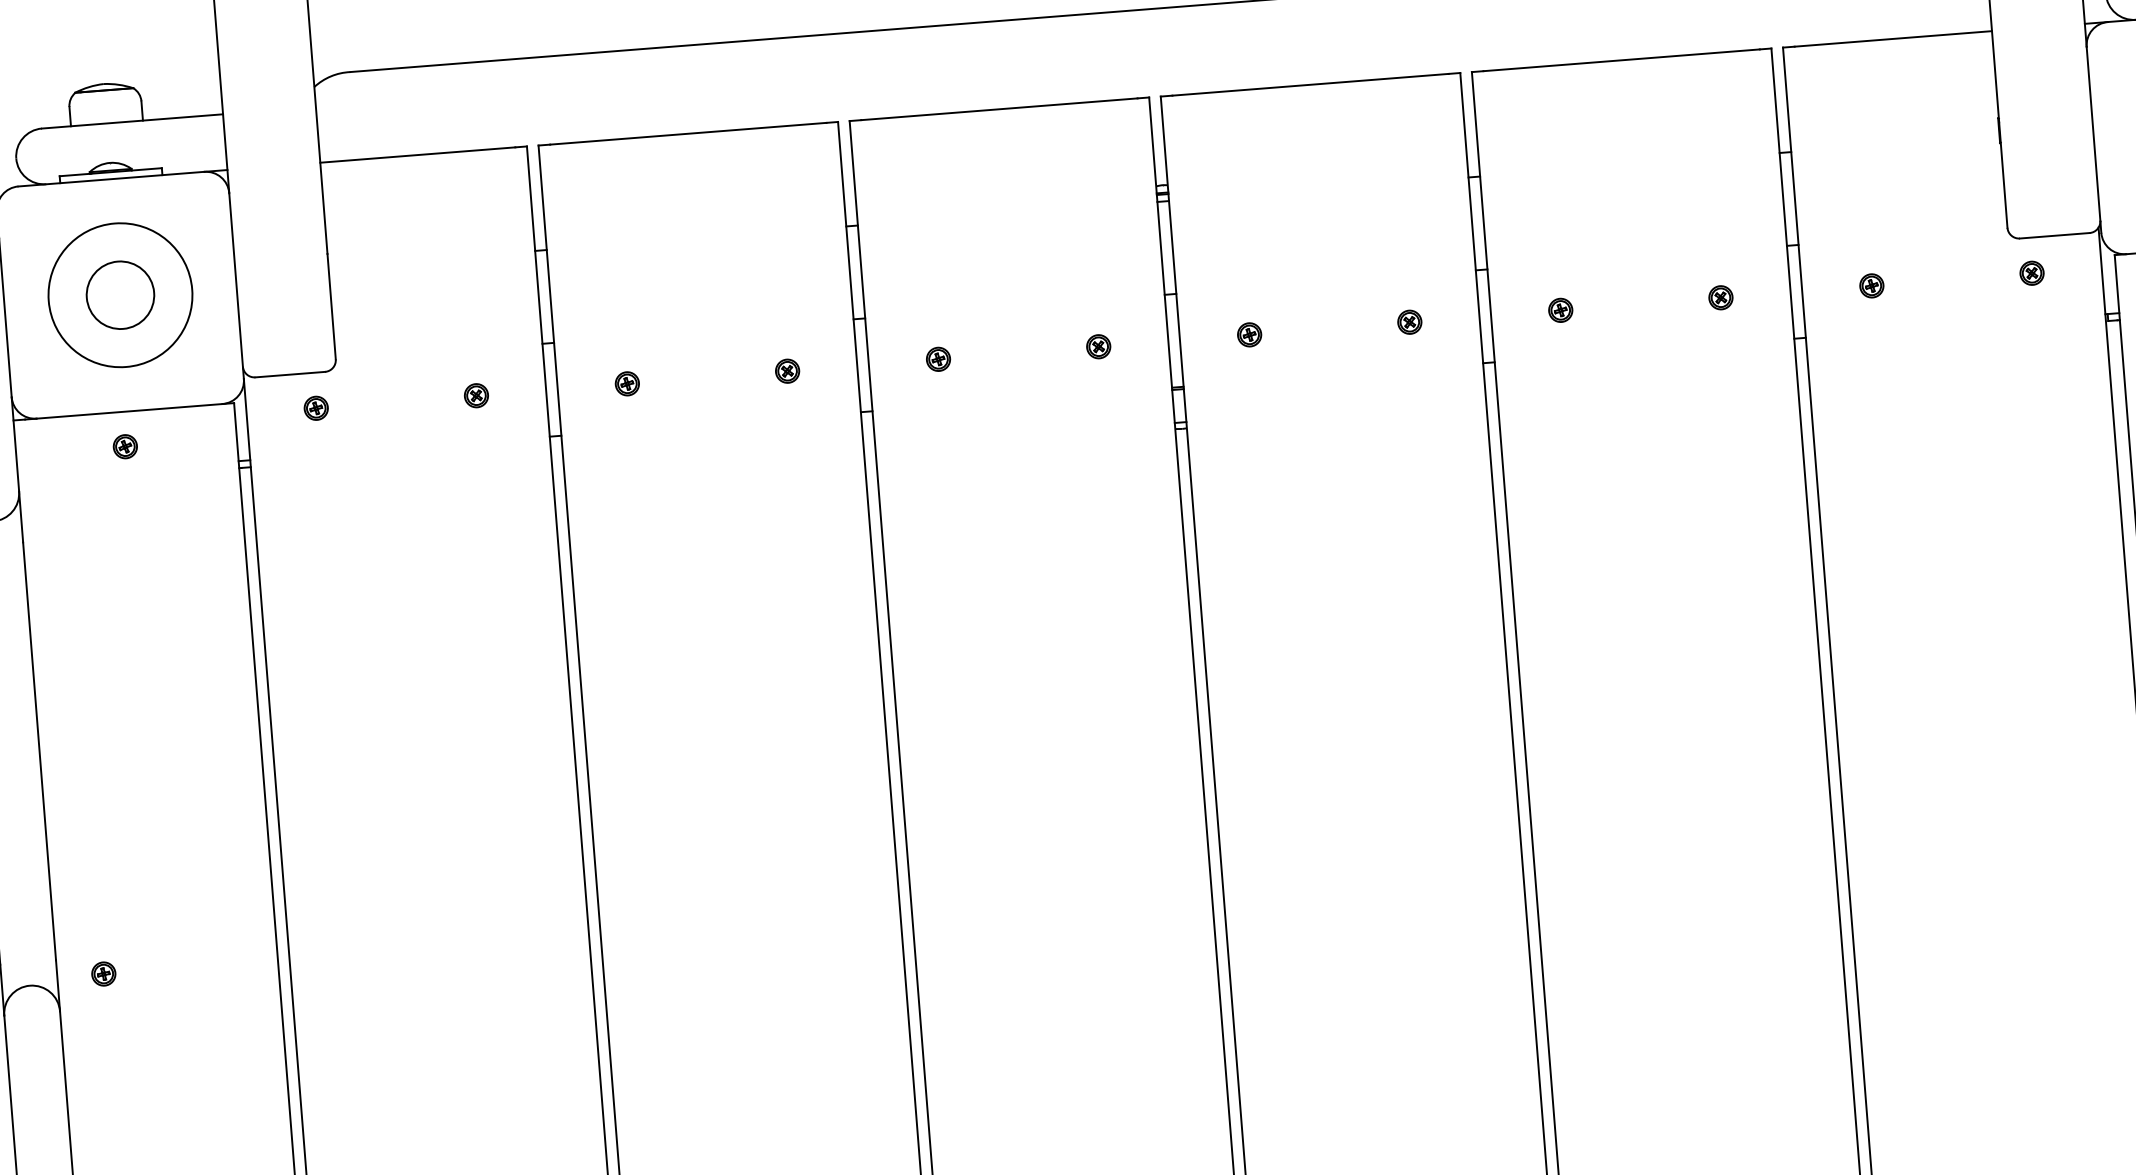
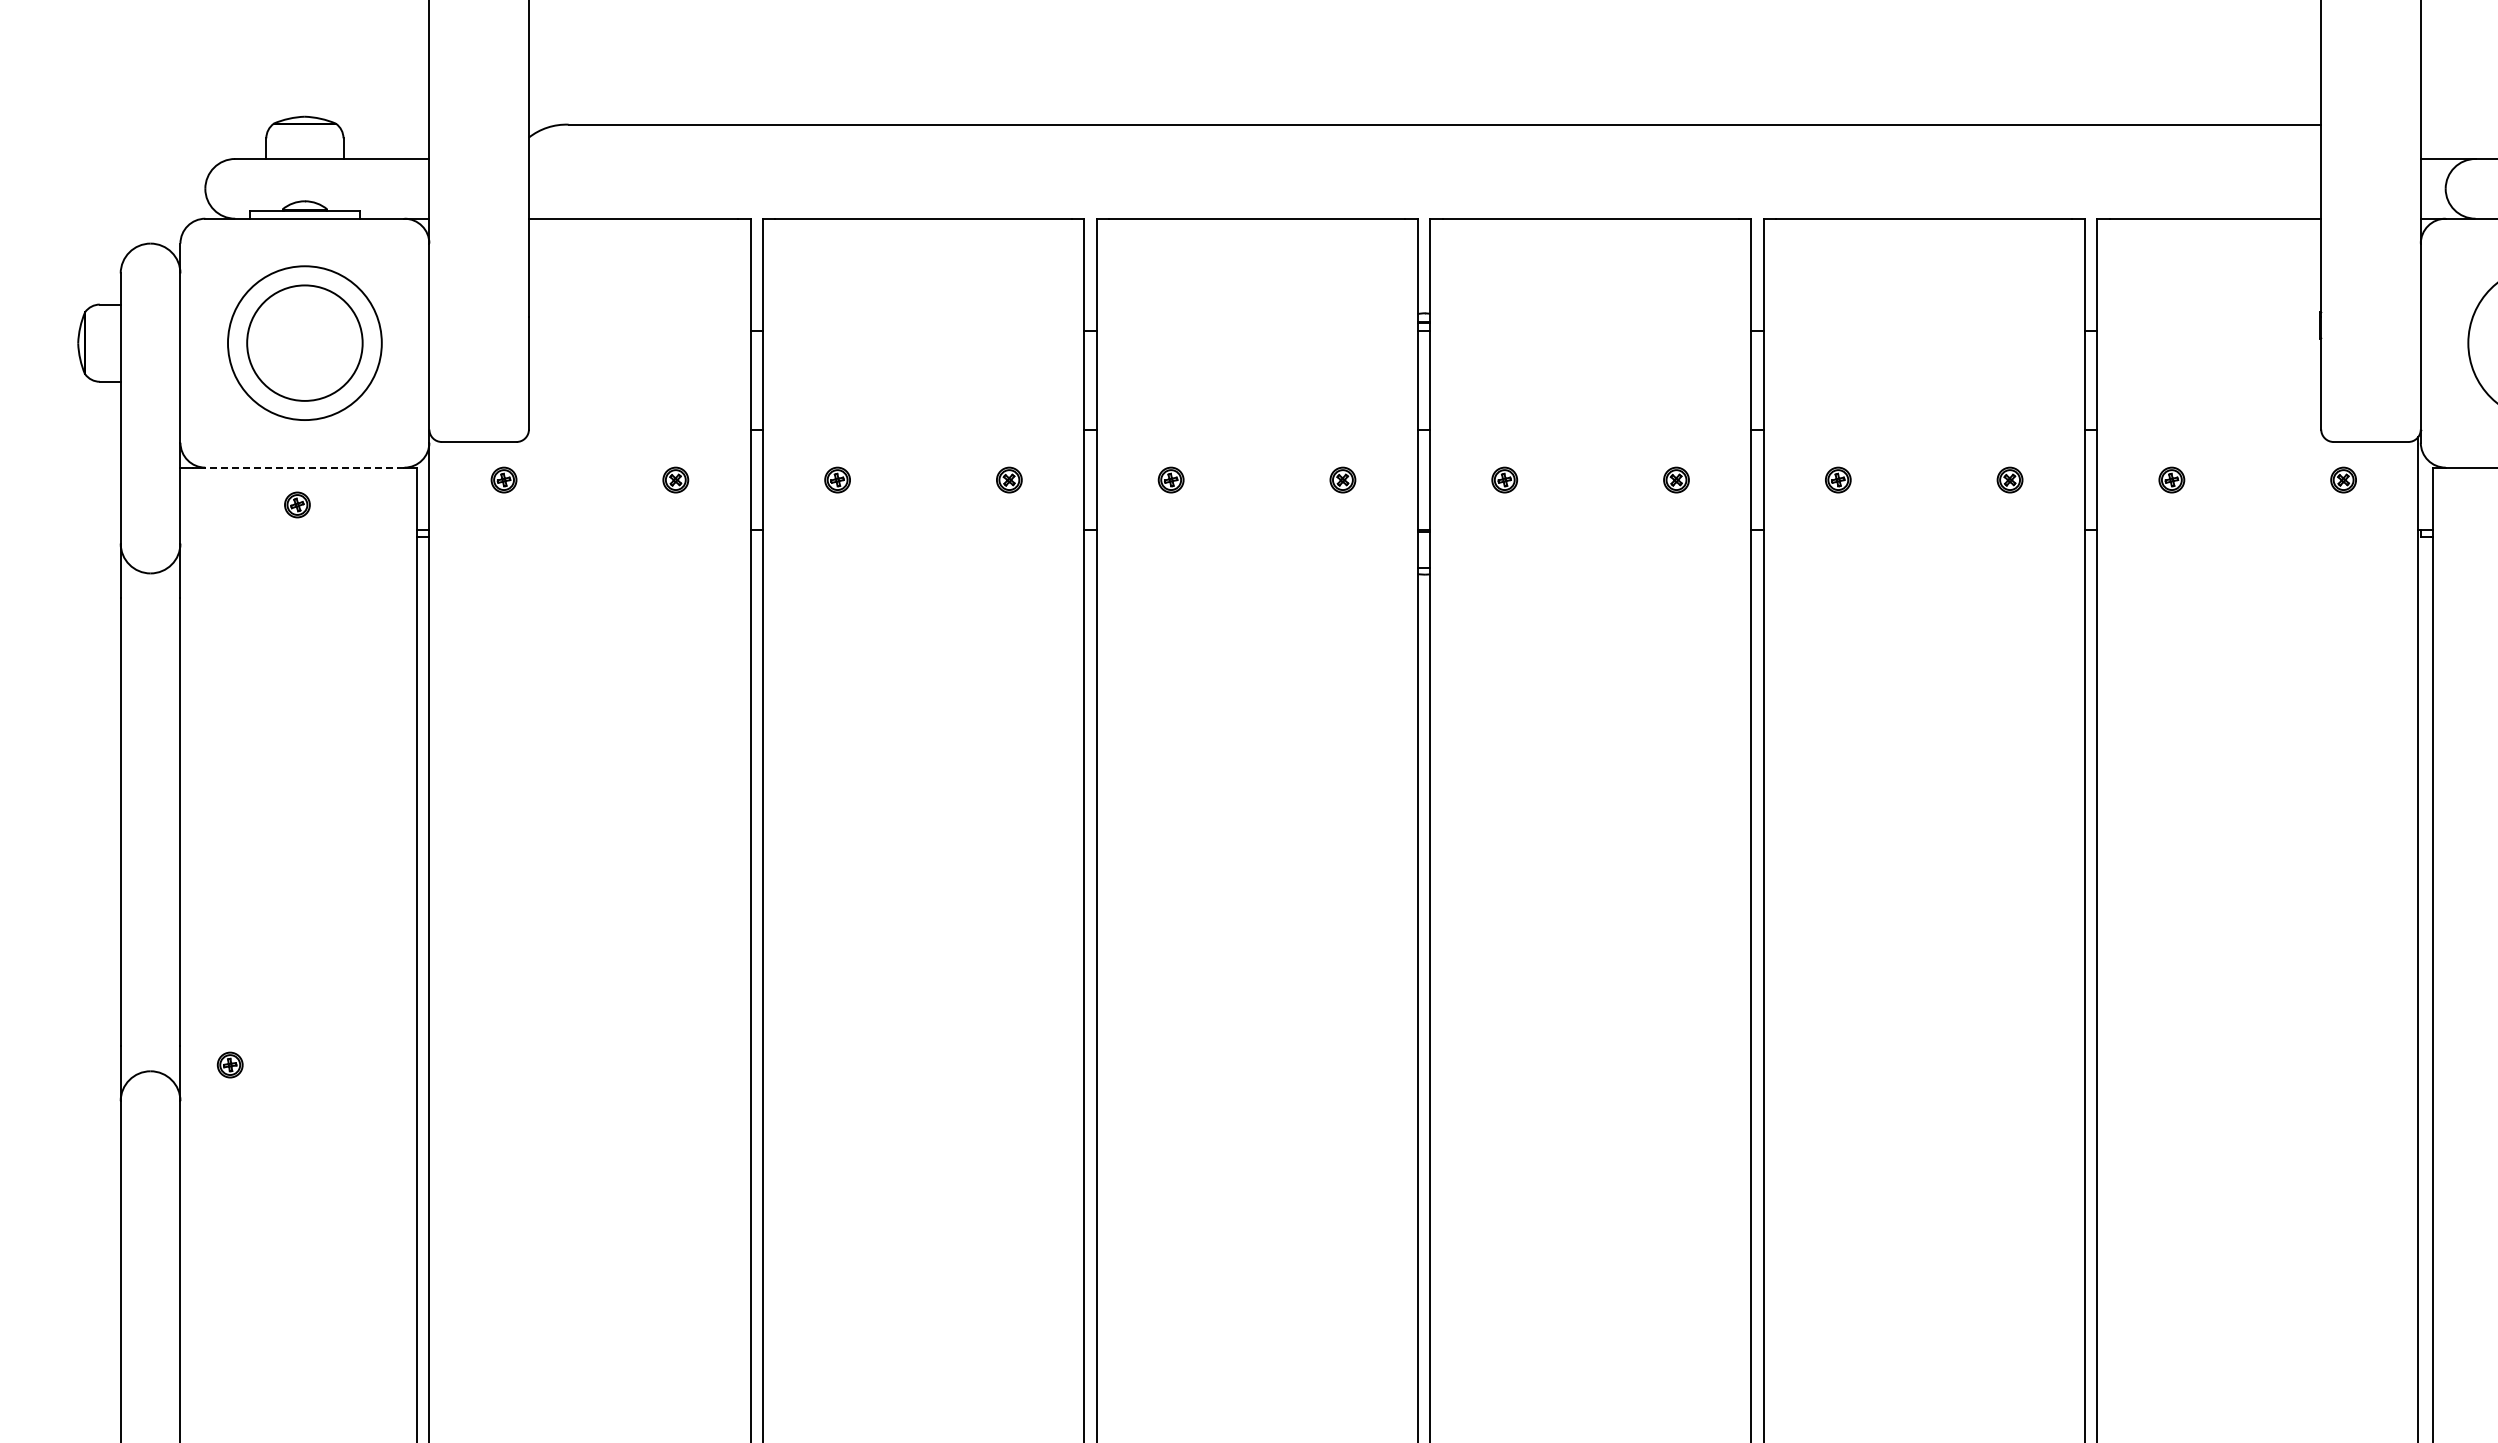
circle: (120, 295) -> (304, 343), size x1.6
line: (129, 411) -> (304, 467), solid -> dashed

